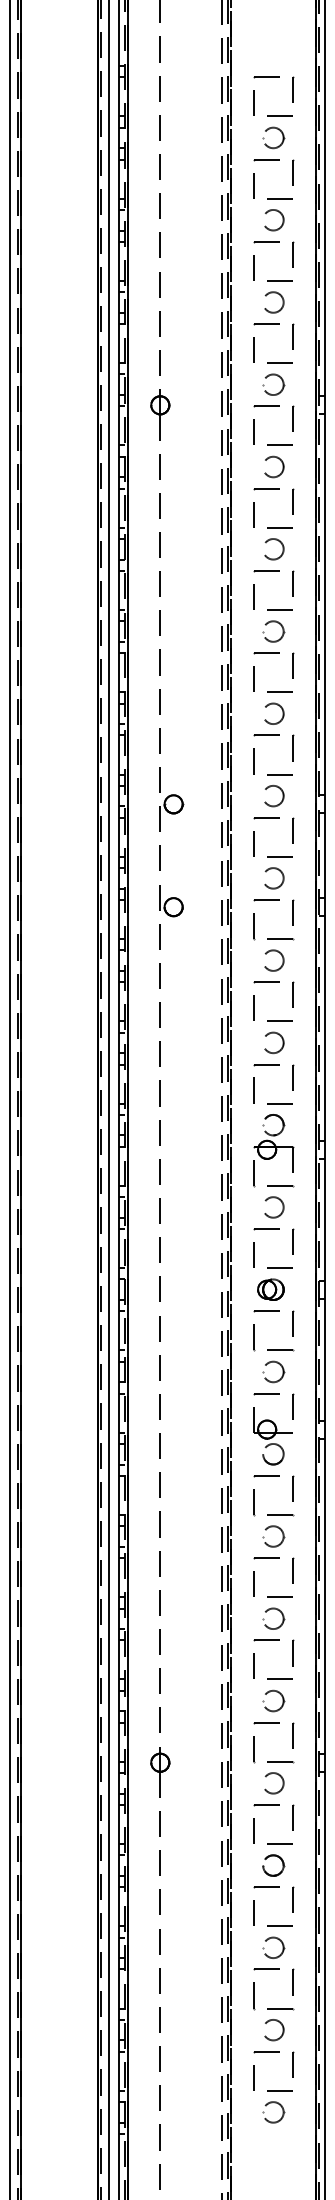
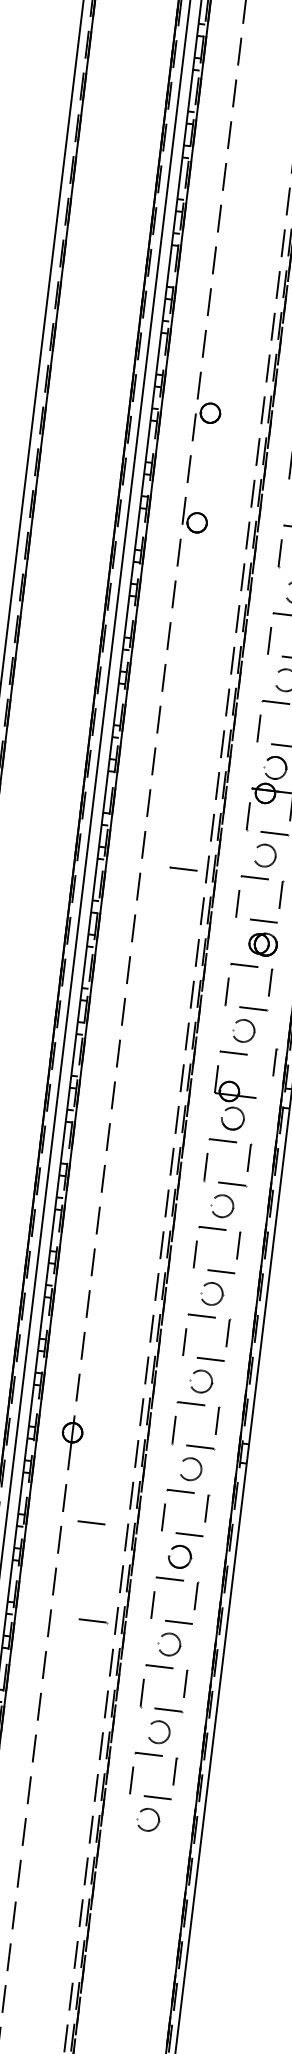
line: (199, 1229) -> (183, 869), added
part: (270, 1289) -> (262, 944), moved
line: (293, 1406) -> (275, 1062), moved
line: (187, 1843) -> (91, 1522), added
line: (200, 1935) -> (93, 1621), added

